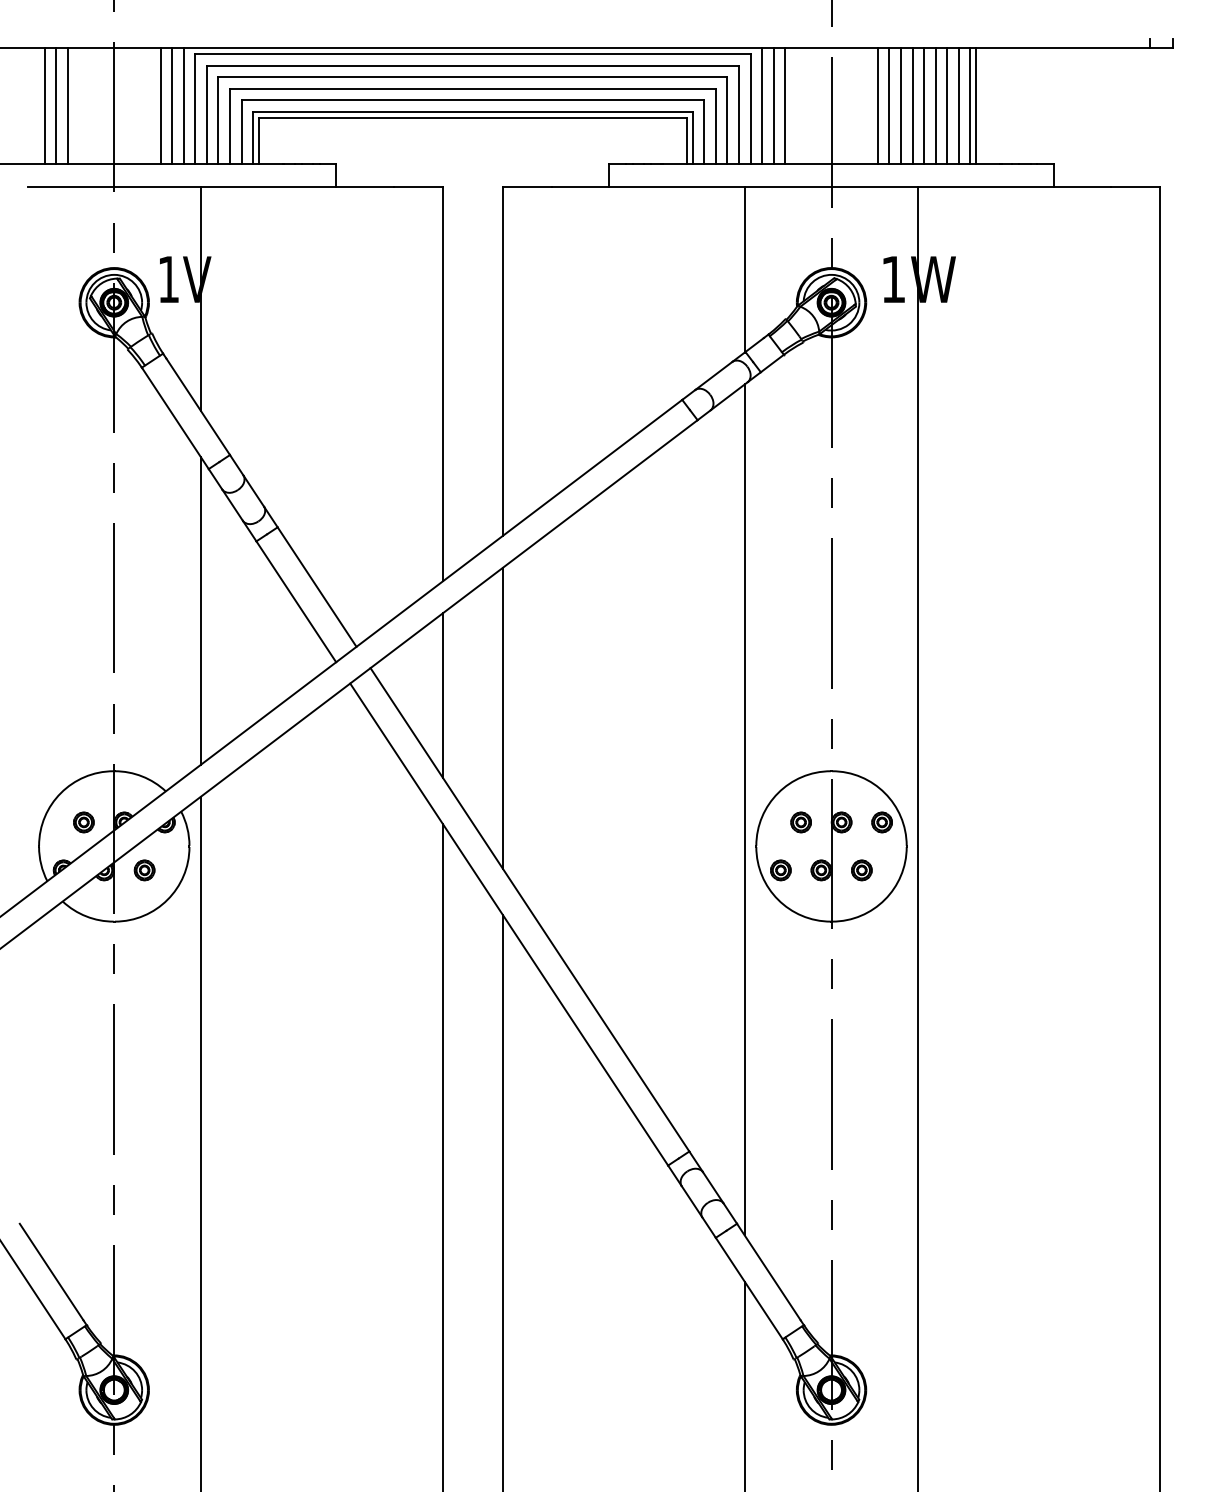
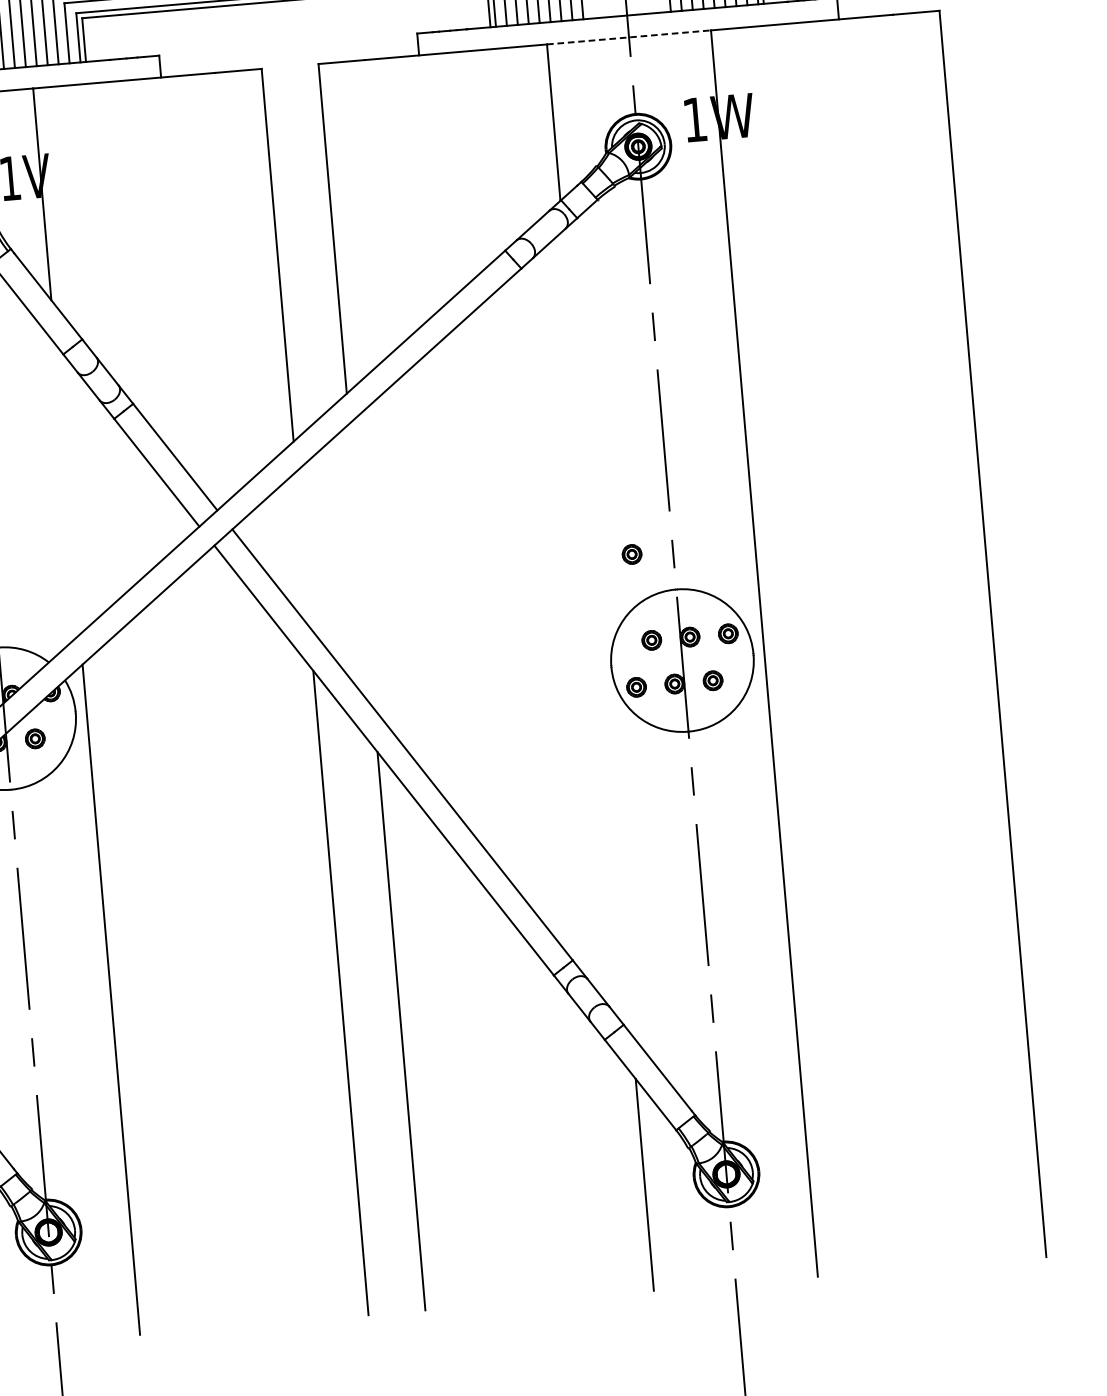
line: (831, 187) -> (629, 37), solid -> dashed
line: (201, 610) -> (67, 488), removed
line: (442, 695) -> (302, 549), removed
line: (502, 717) -> (361, 565), removed
part: (787, 730) -> (631, 554), added
line: (744, 809) -> (597, 632), removed

